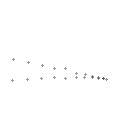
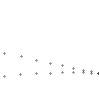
part: (65, 73) -> (62, 68), size x0.62

